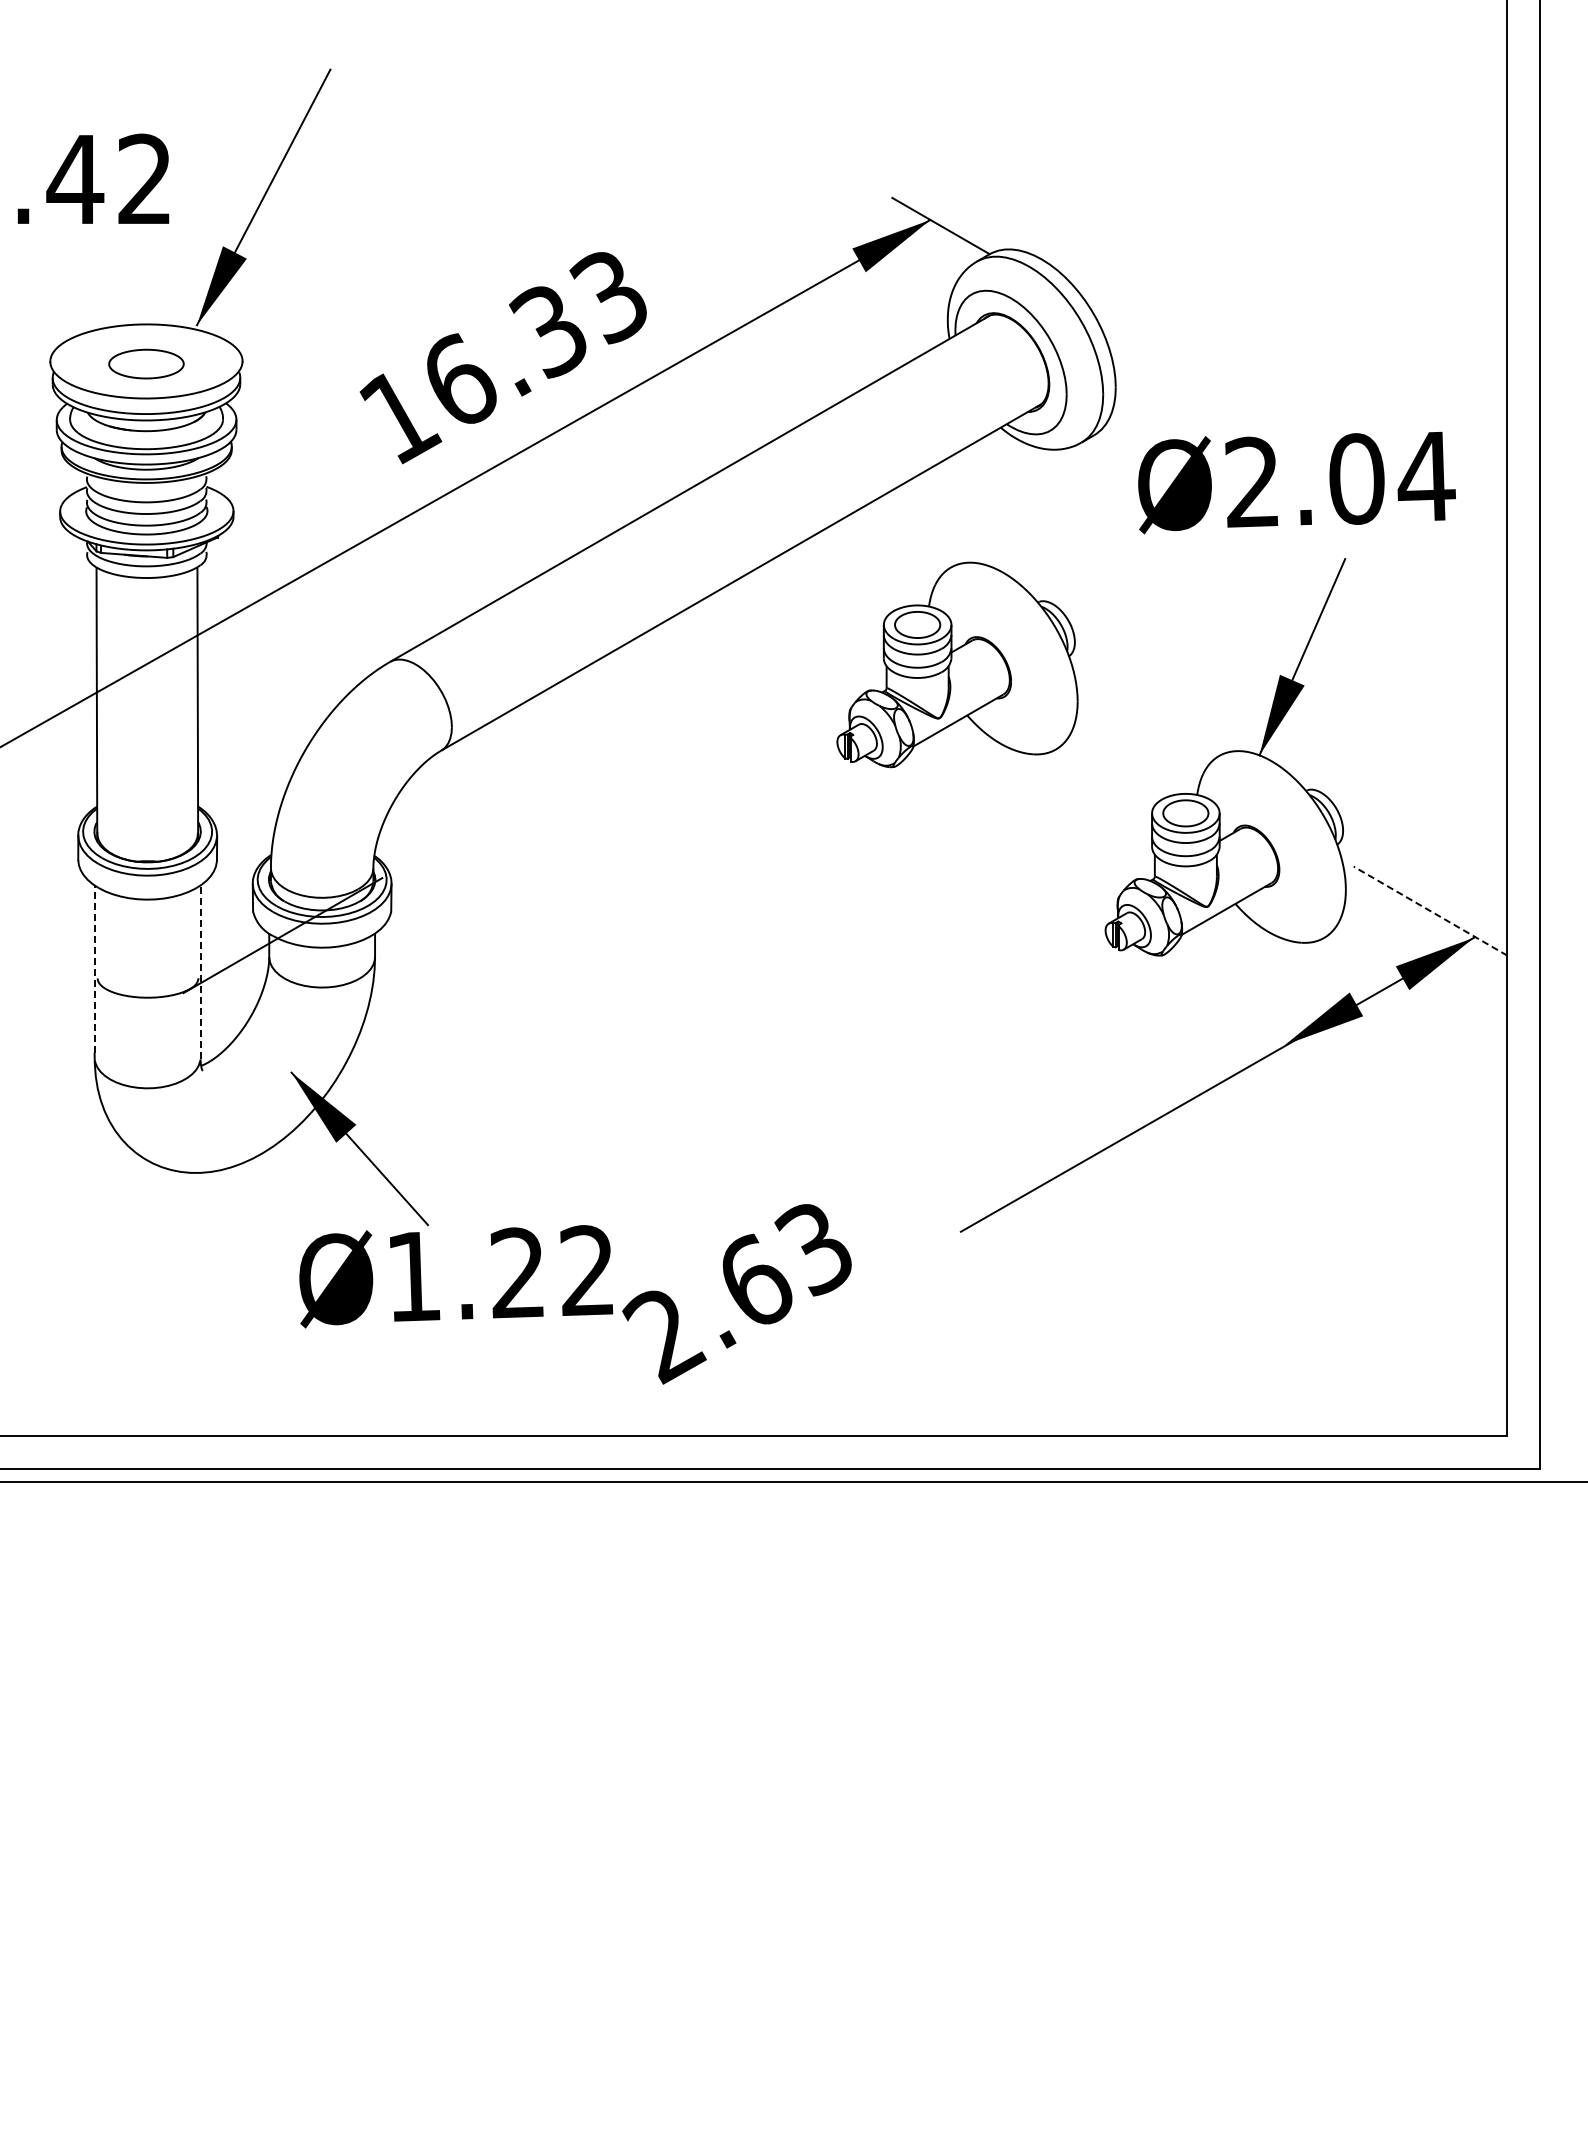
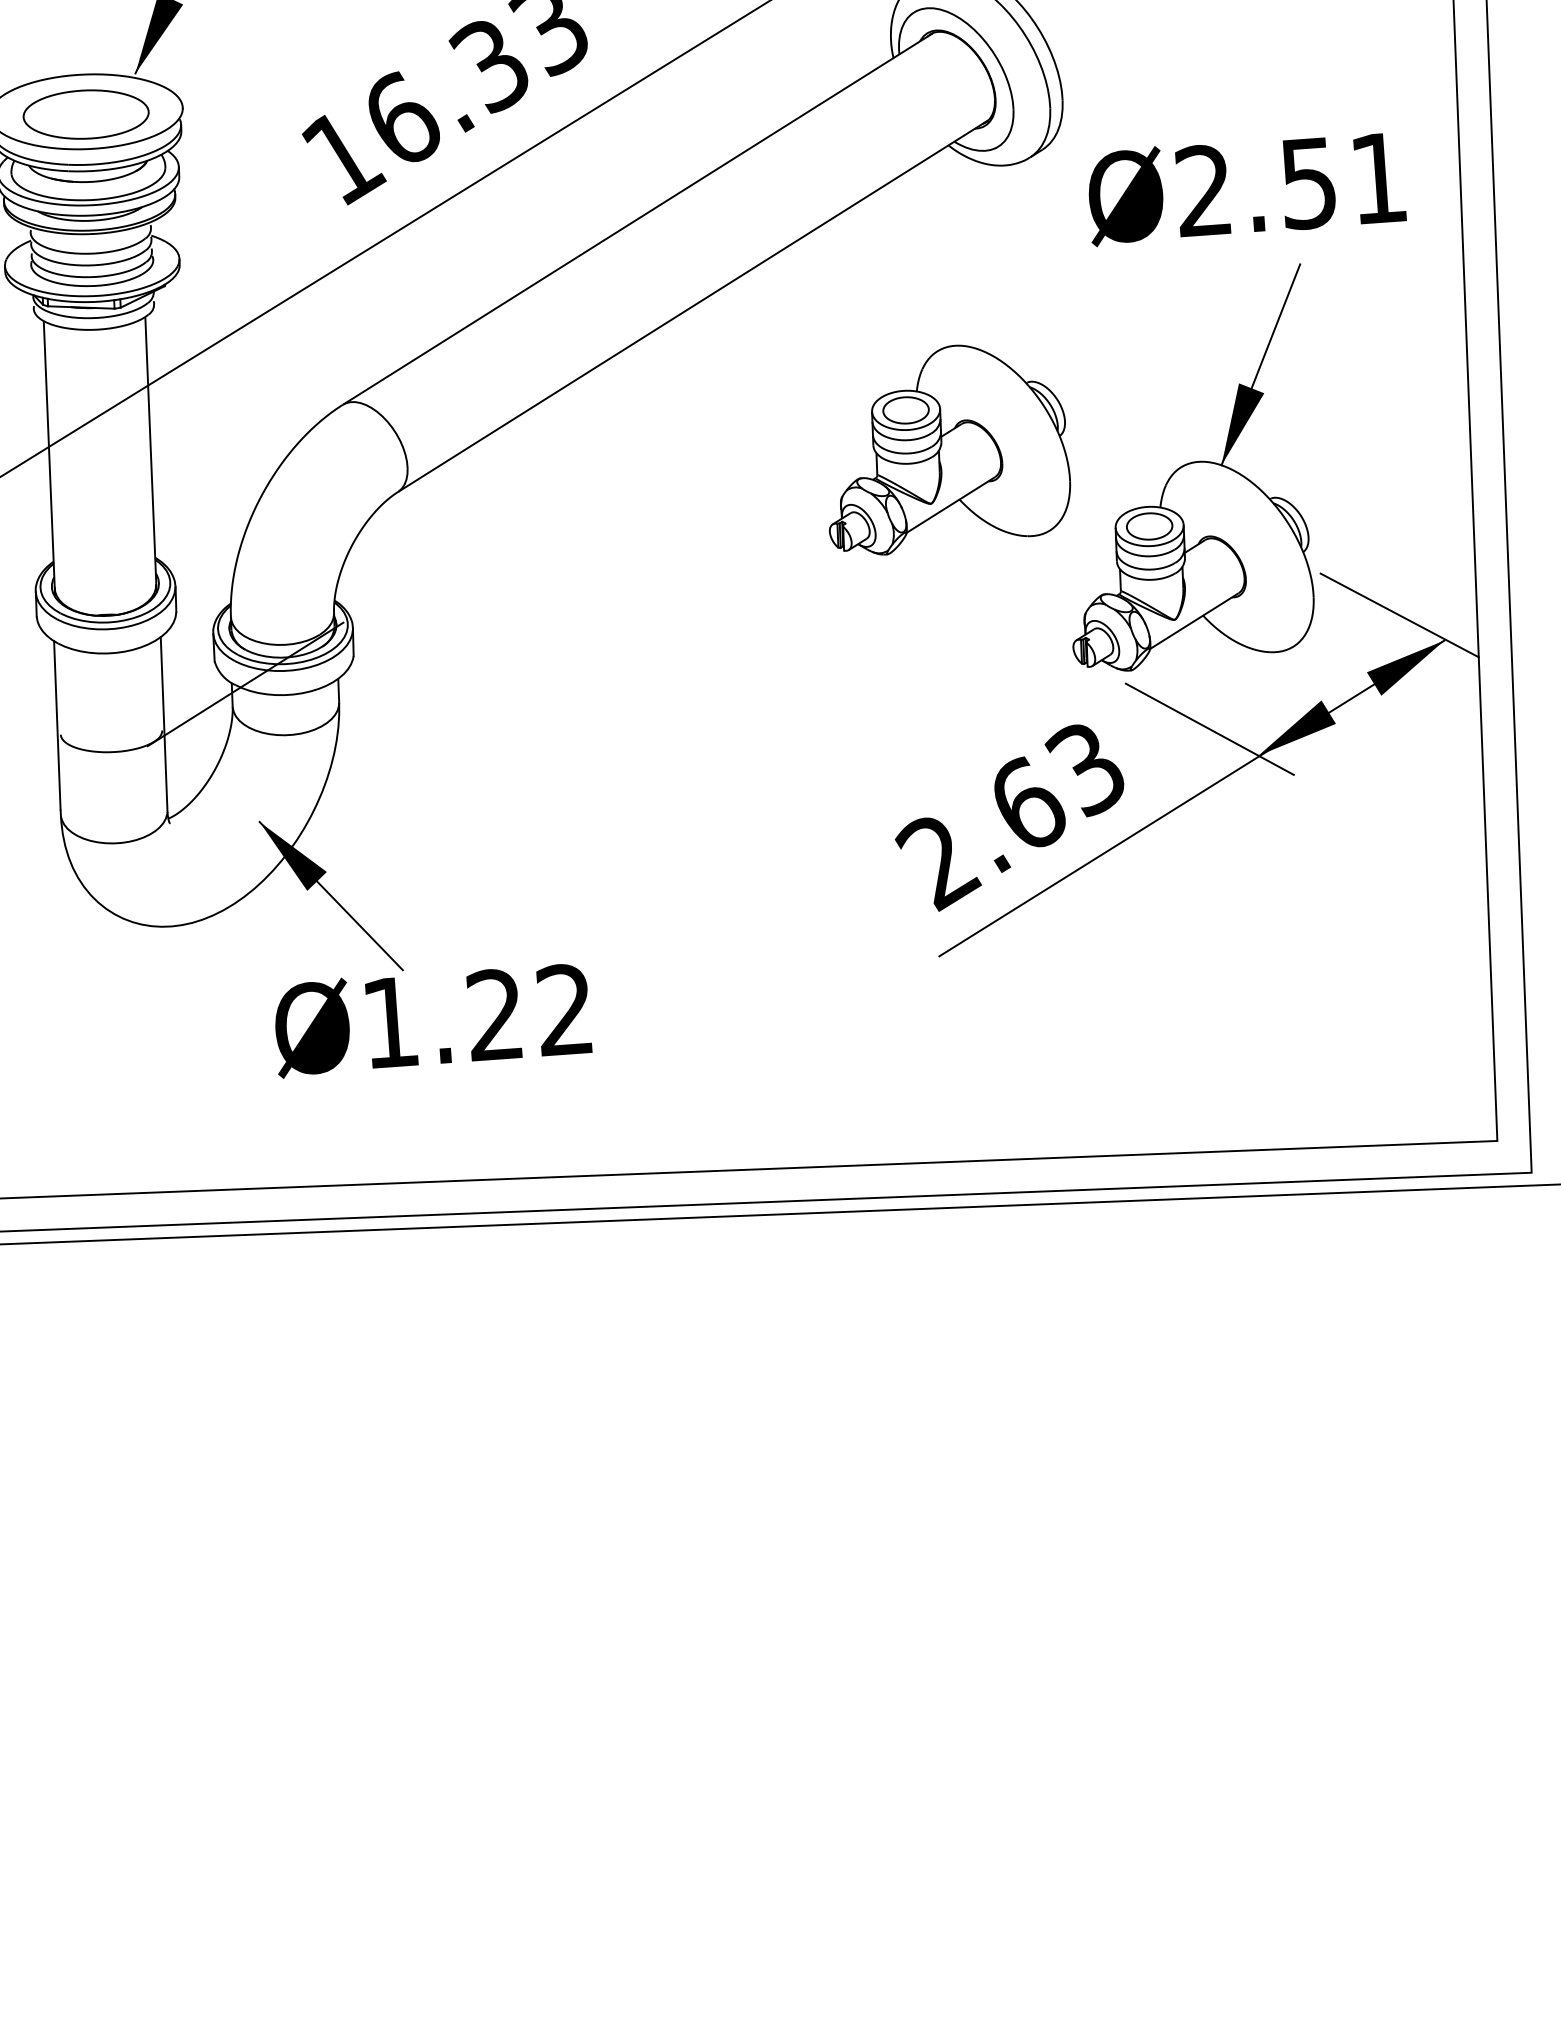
part: (146, 363) -> (86, 113), size x1.67
text: (1392, 478) -> (1344, 181), Ø2.04 -> Ø2.51
part: (957, 664) -> (947, 448), moved
line: (1430, 911) -> (1399, 615), dashed -> solid
line: (94, 969) -> (57, 725), dashed -> solid
line: (200, 972) -> (164, 724), dashed -> solid
line: (1237, 1016) -> (1209, 728), added
text: (736, 1294) -> (1009, 818), moved

